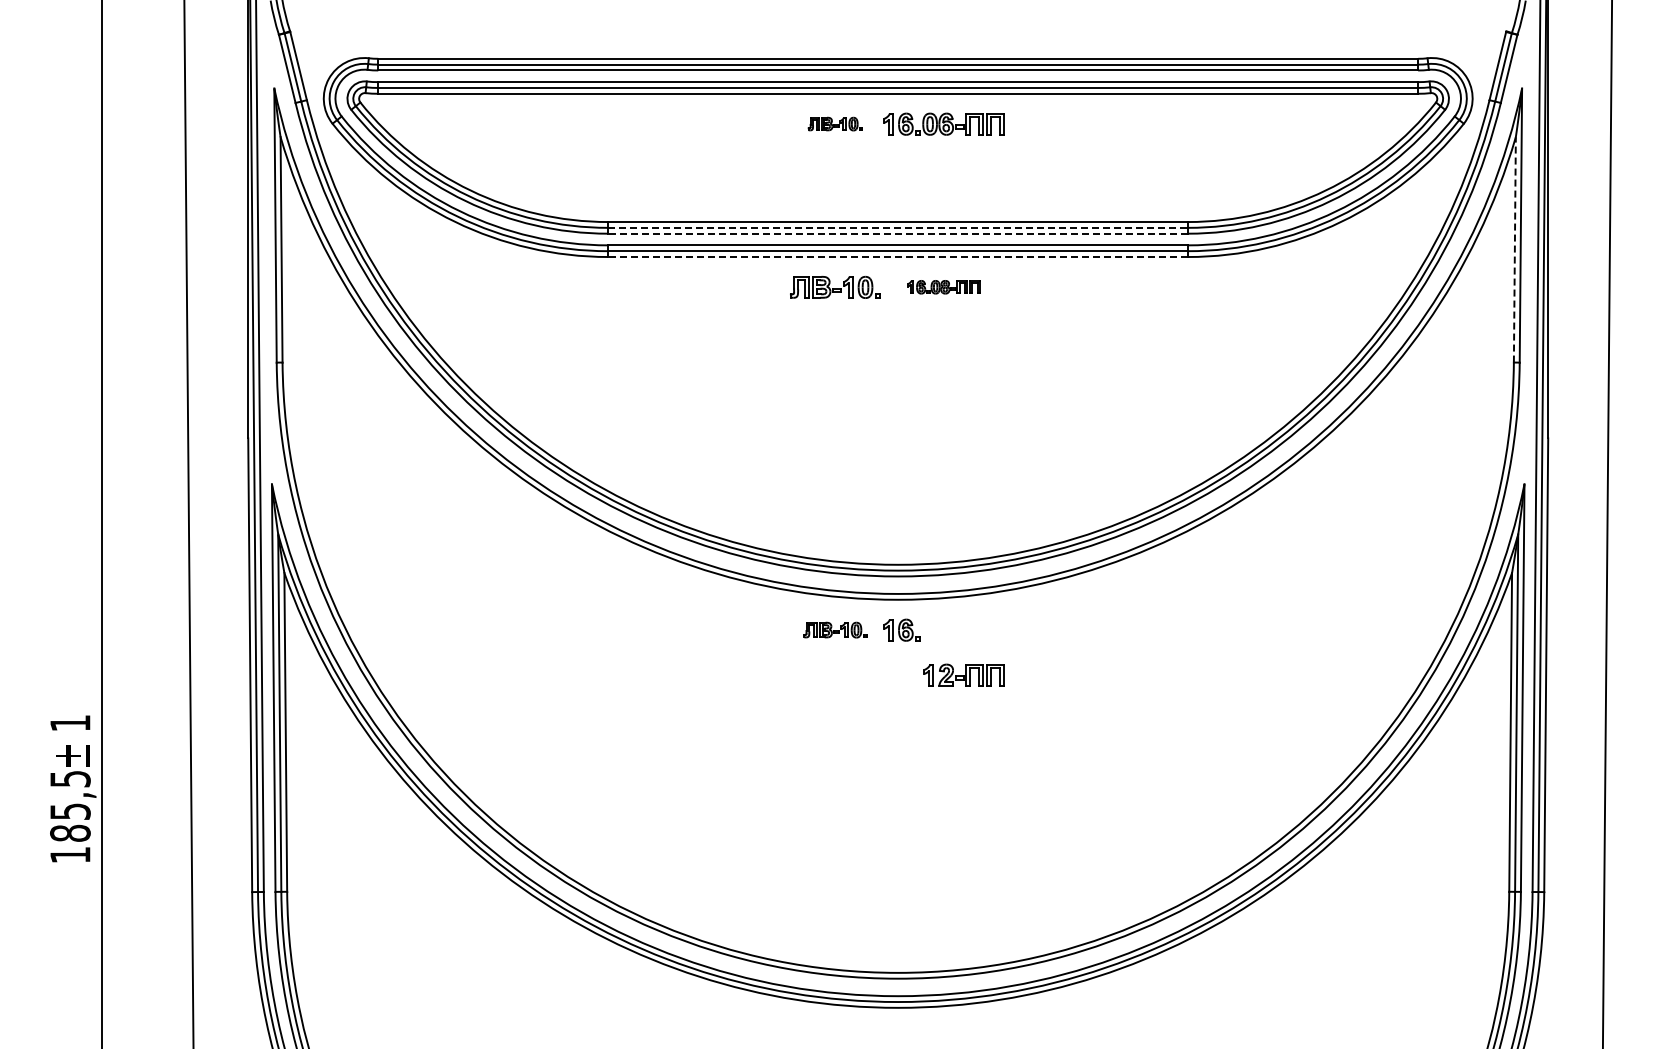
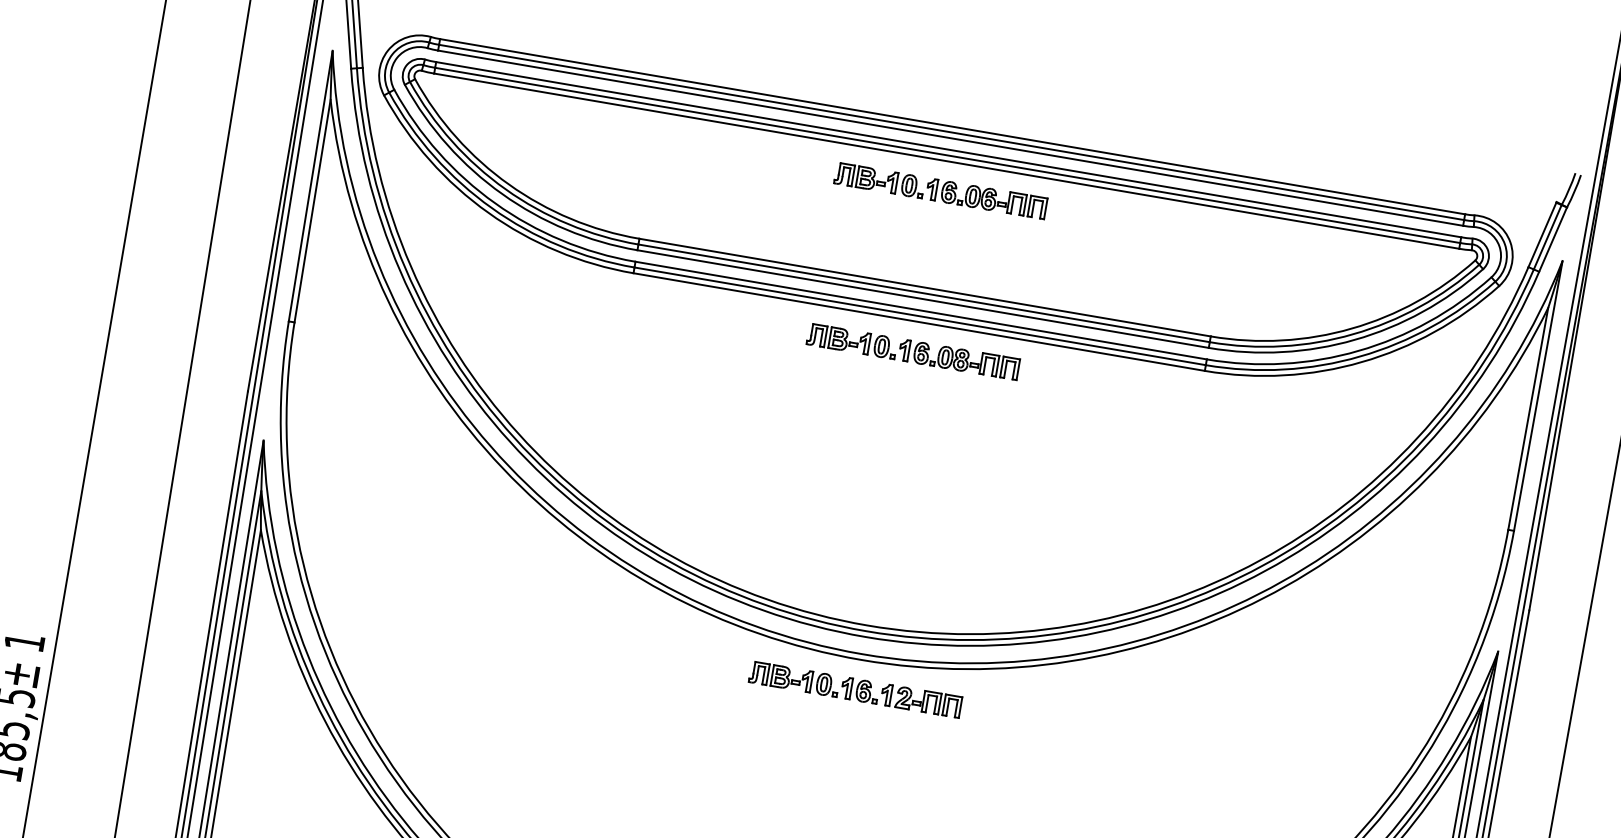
part: (835, 123) -> (879, 179), size x1.67
line: (898, 227) -> (924, 293), dashed -> solid
line: (898, 233) -> (923, 298), dashed -> solid
line: (1514, 249) -> (1527, 418), dashed -> solid
line: (898, 257) -> (919, 322), dashed -> solid
part: (943, 286) -> (958, 358), size x1.67
part: (835, 629) -> (794, 678), size x1.43
part: (963, 674) -> (920, 700), moved

